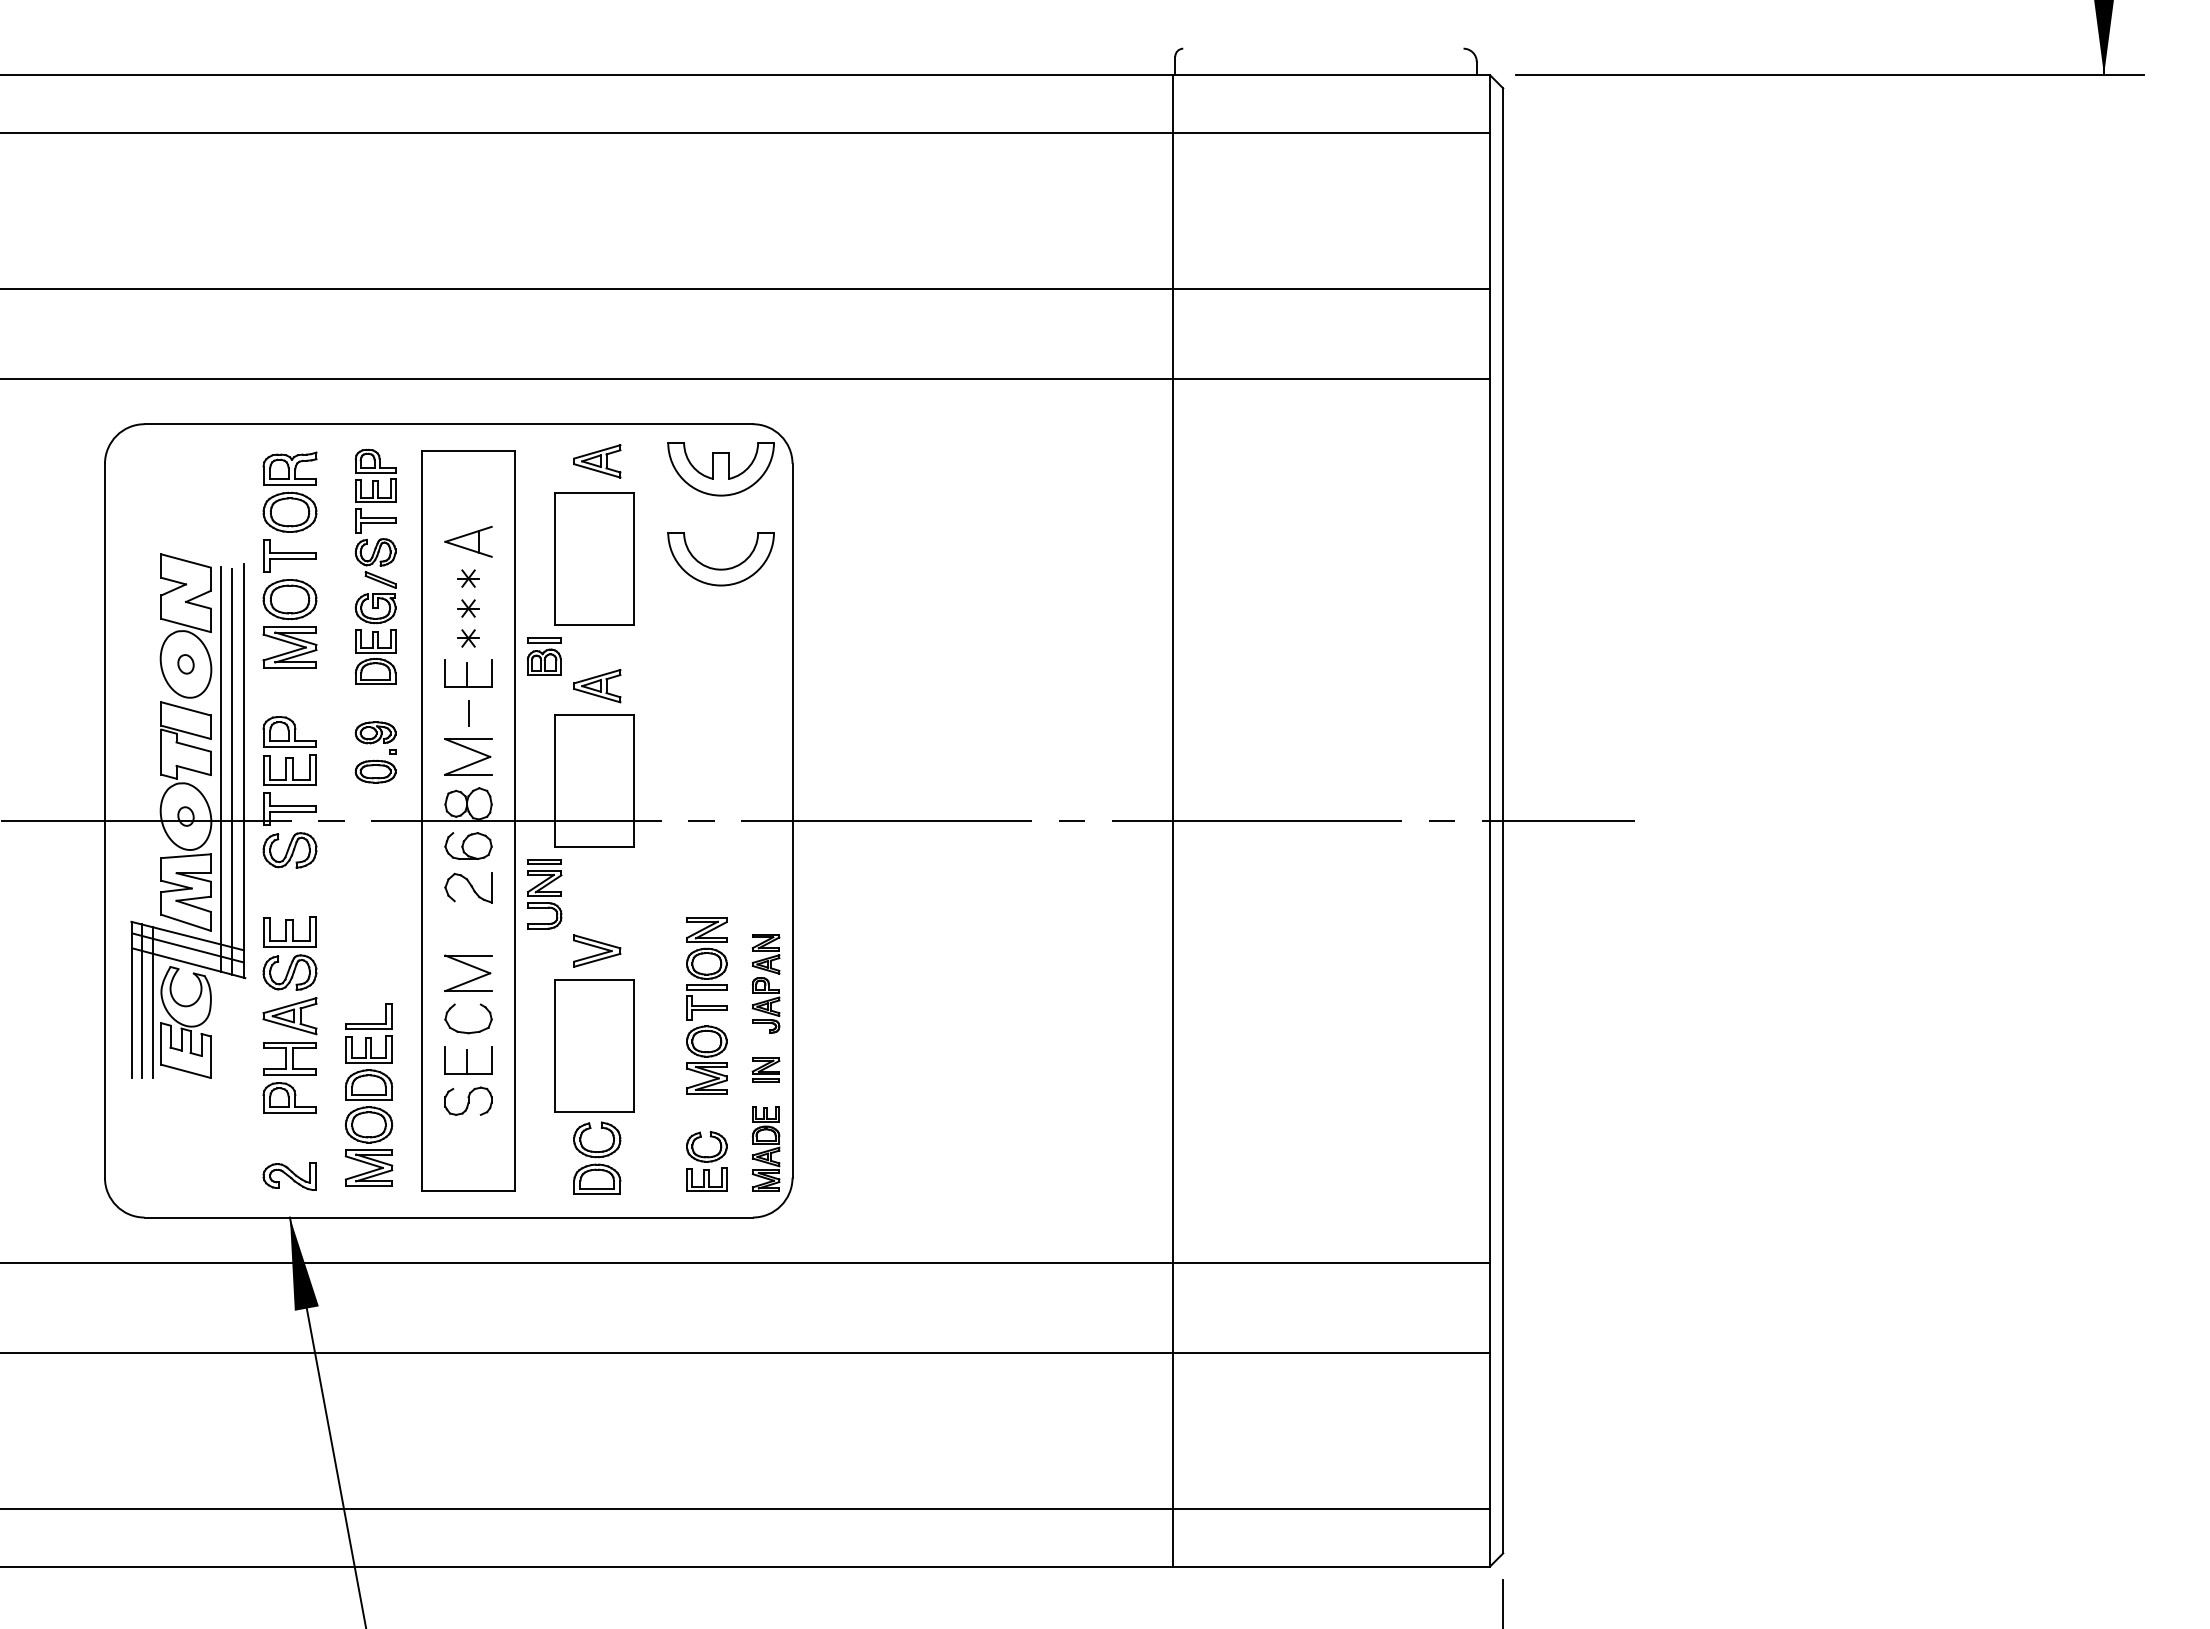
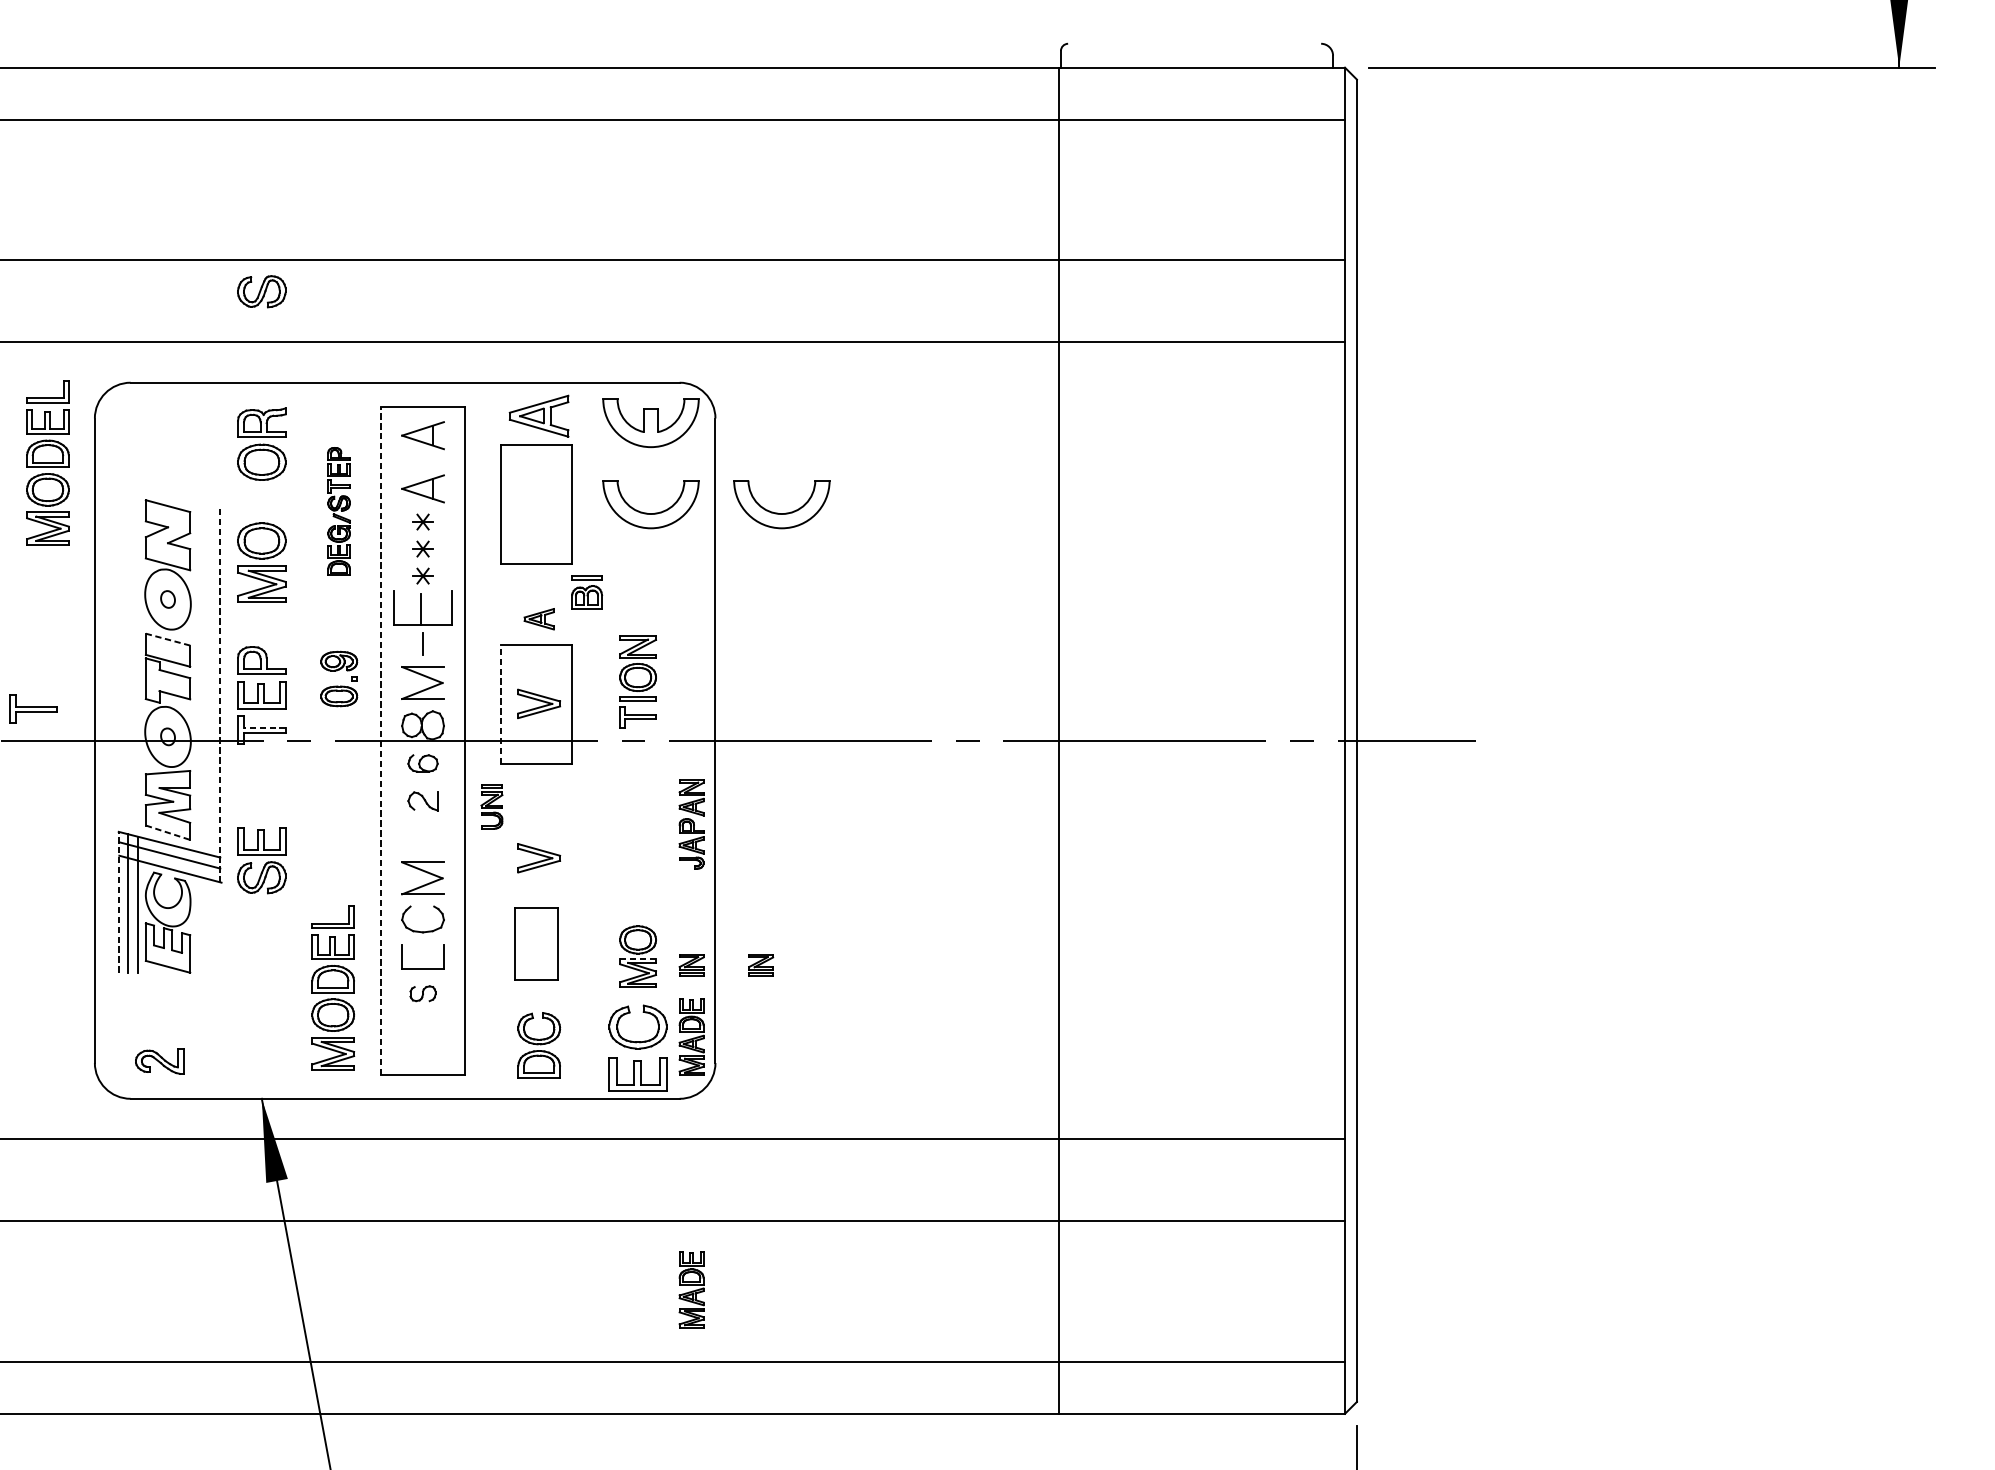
part: (597, 461) -> (539, 416), size x1.4
part: (468, 482) -> (422, 435), added
part: (52, 512) -> (47, 462), added
part: (289, 555) -> (33, 708), moved
part: (375, 566) -> (339, 511), size x0.6
part: (865, 568) -> (781, 512), added
part: (543, 656) -> (586, 592), moved
part: (468, 673) -> (422, 607), size x1.4
part: (597, 686) -> (539, 619), size x0.7
line: (185, 708) -> (167, 639), solid -> dashed
line: (220, 768) -> (199, 693), removed
line: (243, 770) -> (219, 695), solid -> dashed
line: (232, 771) -> (209, 696), removed
part: (597, 779) -> (539, 703), added
line: (554, 780) -> (500, 704), solid -> dashed
line: (292, 806) -> (264, 727), solid -> dashed
line: (422, 820) -> (381, 740), solid -> dashed
part: (468, 845) -> (422, 762), size x0.7
part: (289, 850) -> (261, 291), moved
part: (468, 887) -> (422, 800), size x0.7
part: (544, 894) -> (491, 807), size x0.7
line: (186, 922) -> (168, 832), solid -> dashed
part: (706, 968) -> (637, 681), moved
part: (765, 983) -> (691, 824), moved
line: (132, 999) -> (119, 901), solid -> dashed
part: (594, 1045) -> (536, 943), size x0.6
part: (289, 1055) -> (261, 952), removed
line: (467, 1061) -> (422, 957), removed
line: (706, 1062) -> (637, 958), solid -> dashed
part: (842, 1069) -> (760, 965), added
part: (468, 1100) -> (422, 993), size x0.6
part: (706, 1161) -> (637, 1048), size x1.6
part: (289, 1176) -> (159, 1061), moved
part: (765, 1428) -> (691, 1289), added

